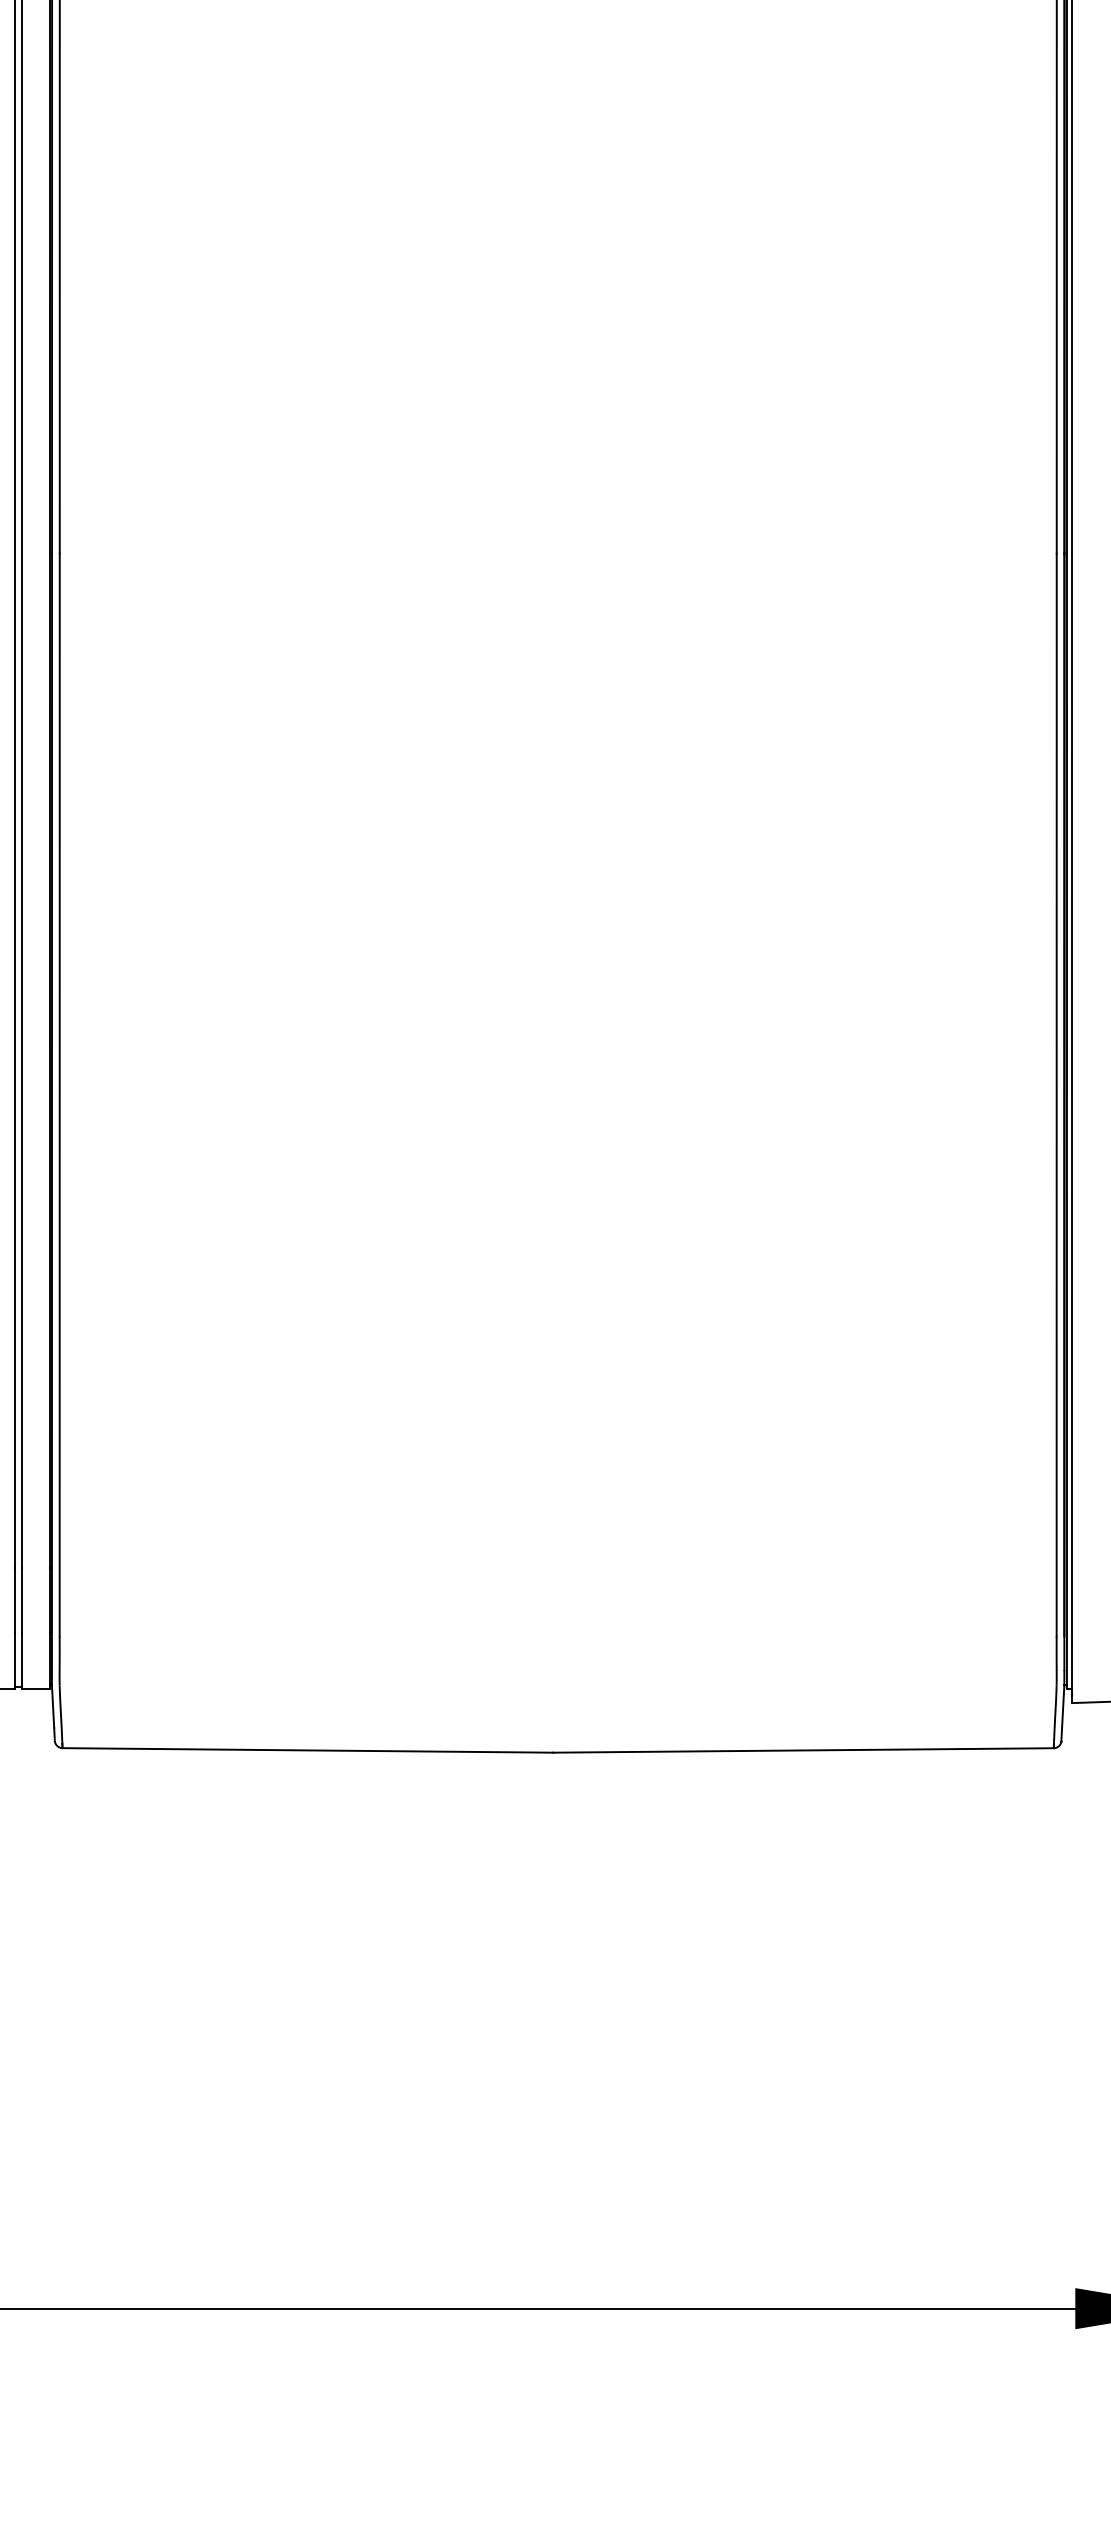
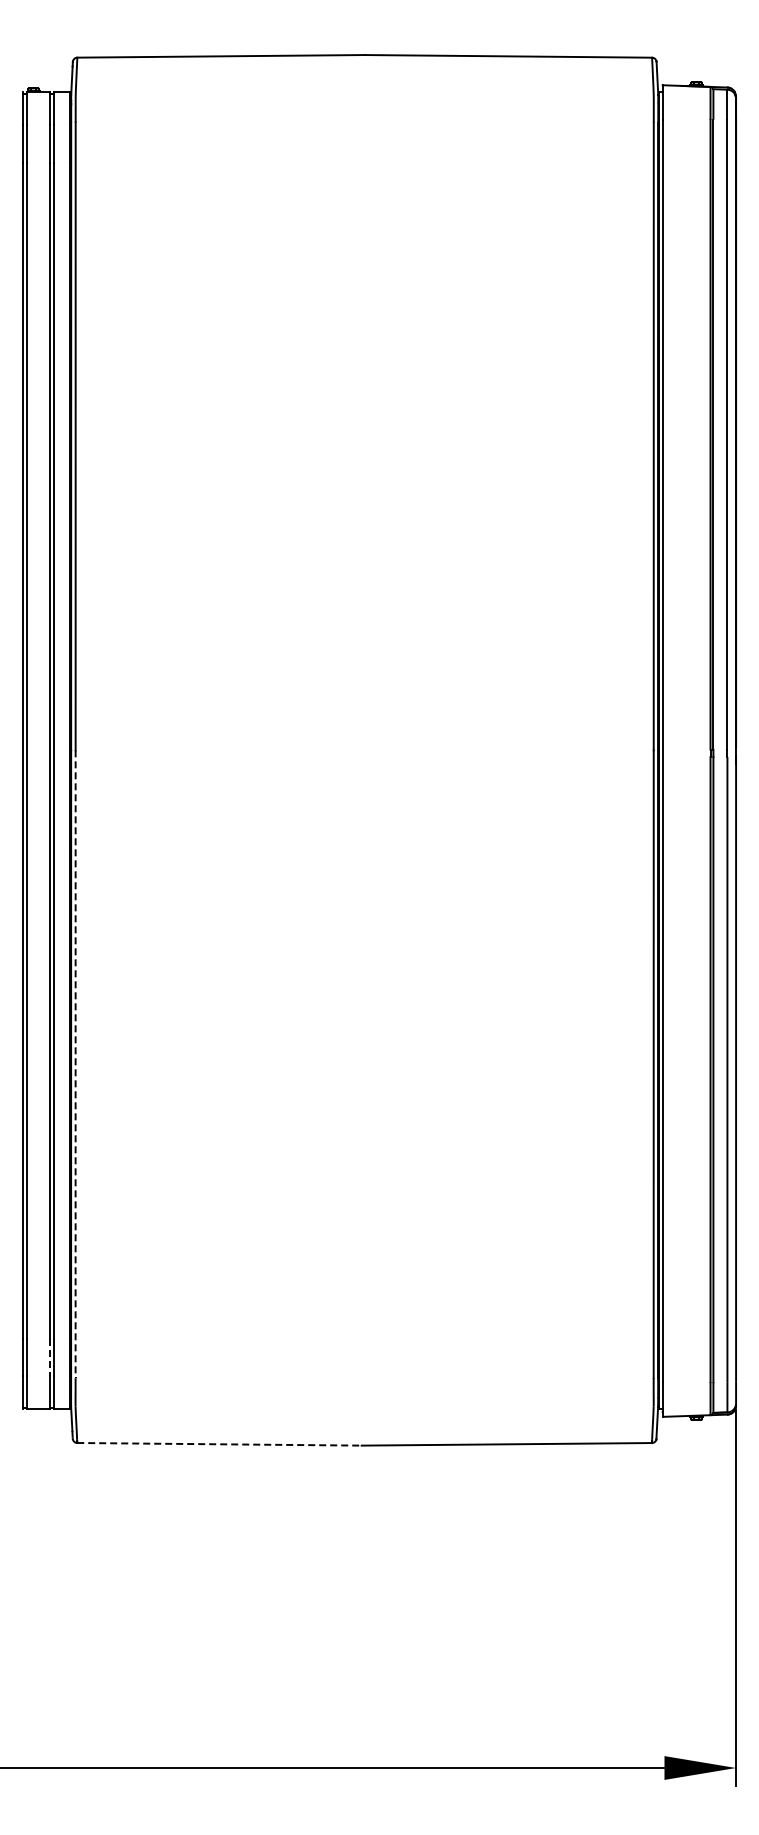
line: (59, 1095) -> (75, 1064), solid -> dashed
line: (14, 1600) -> (49, 1357), solid -> dashed
line: (307, 1750) -> (219, 1444), solid -> dashed

